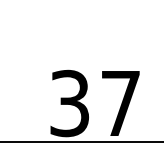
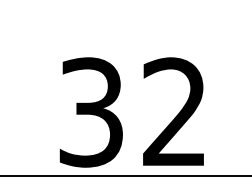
text: (120, 102) -> (174, 110), 37 -> 32

